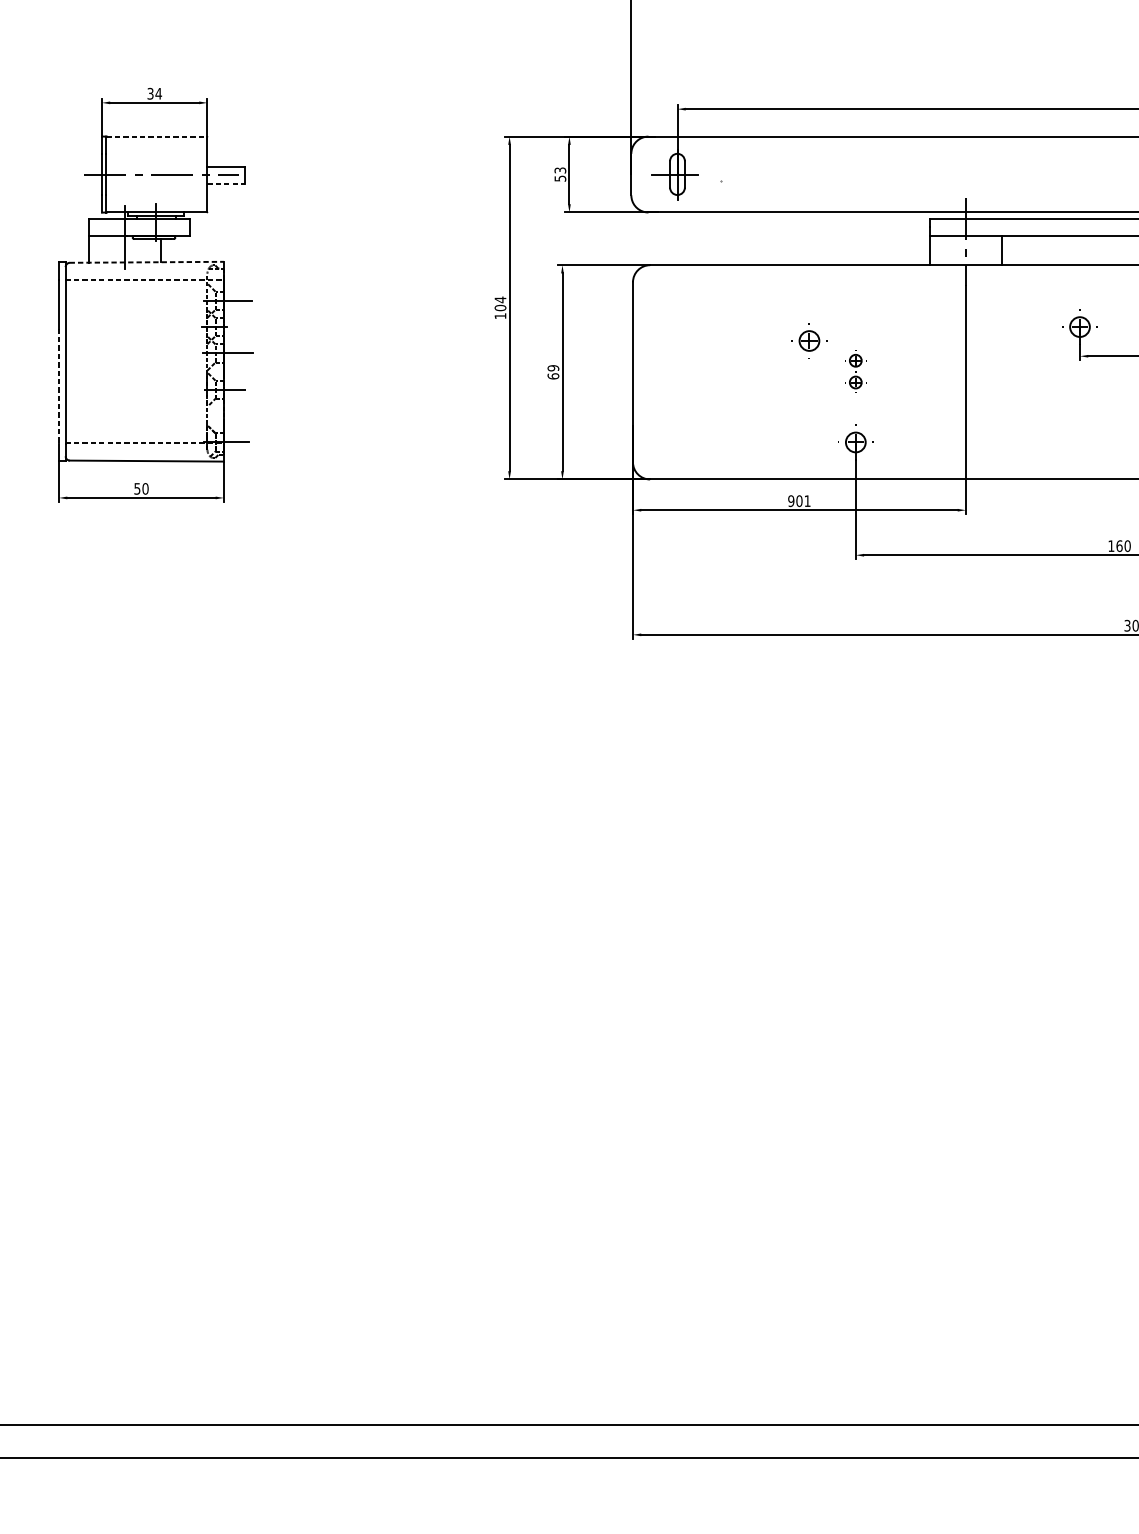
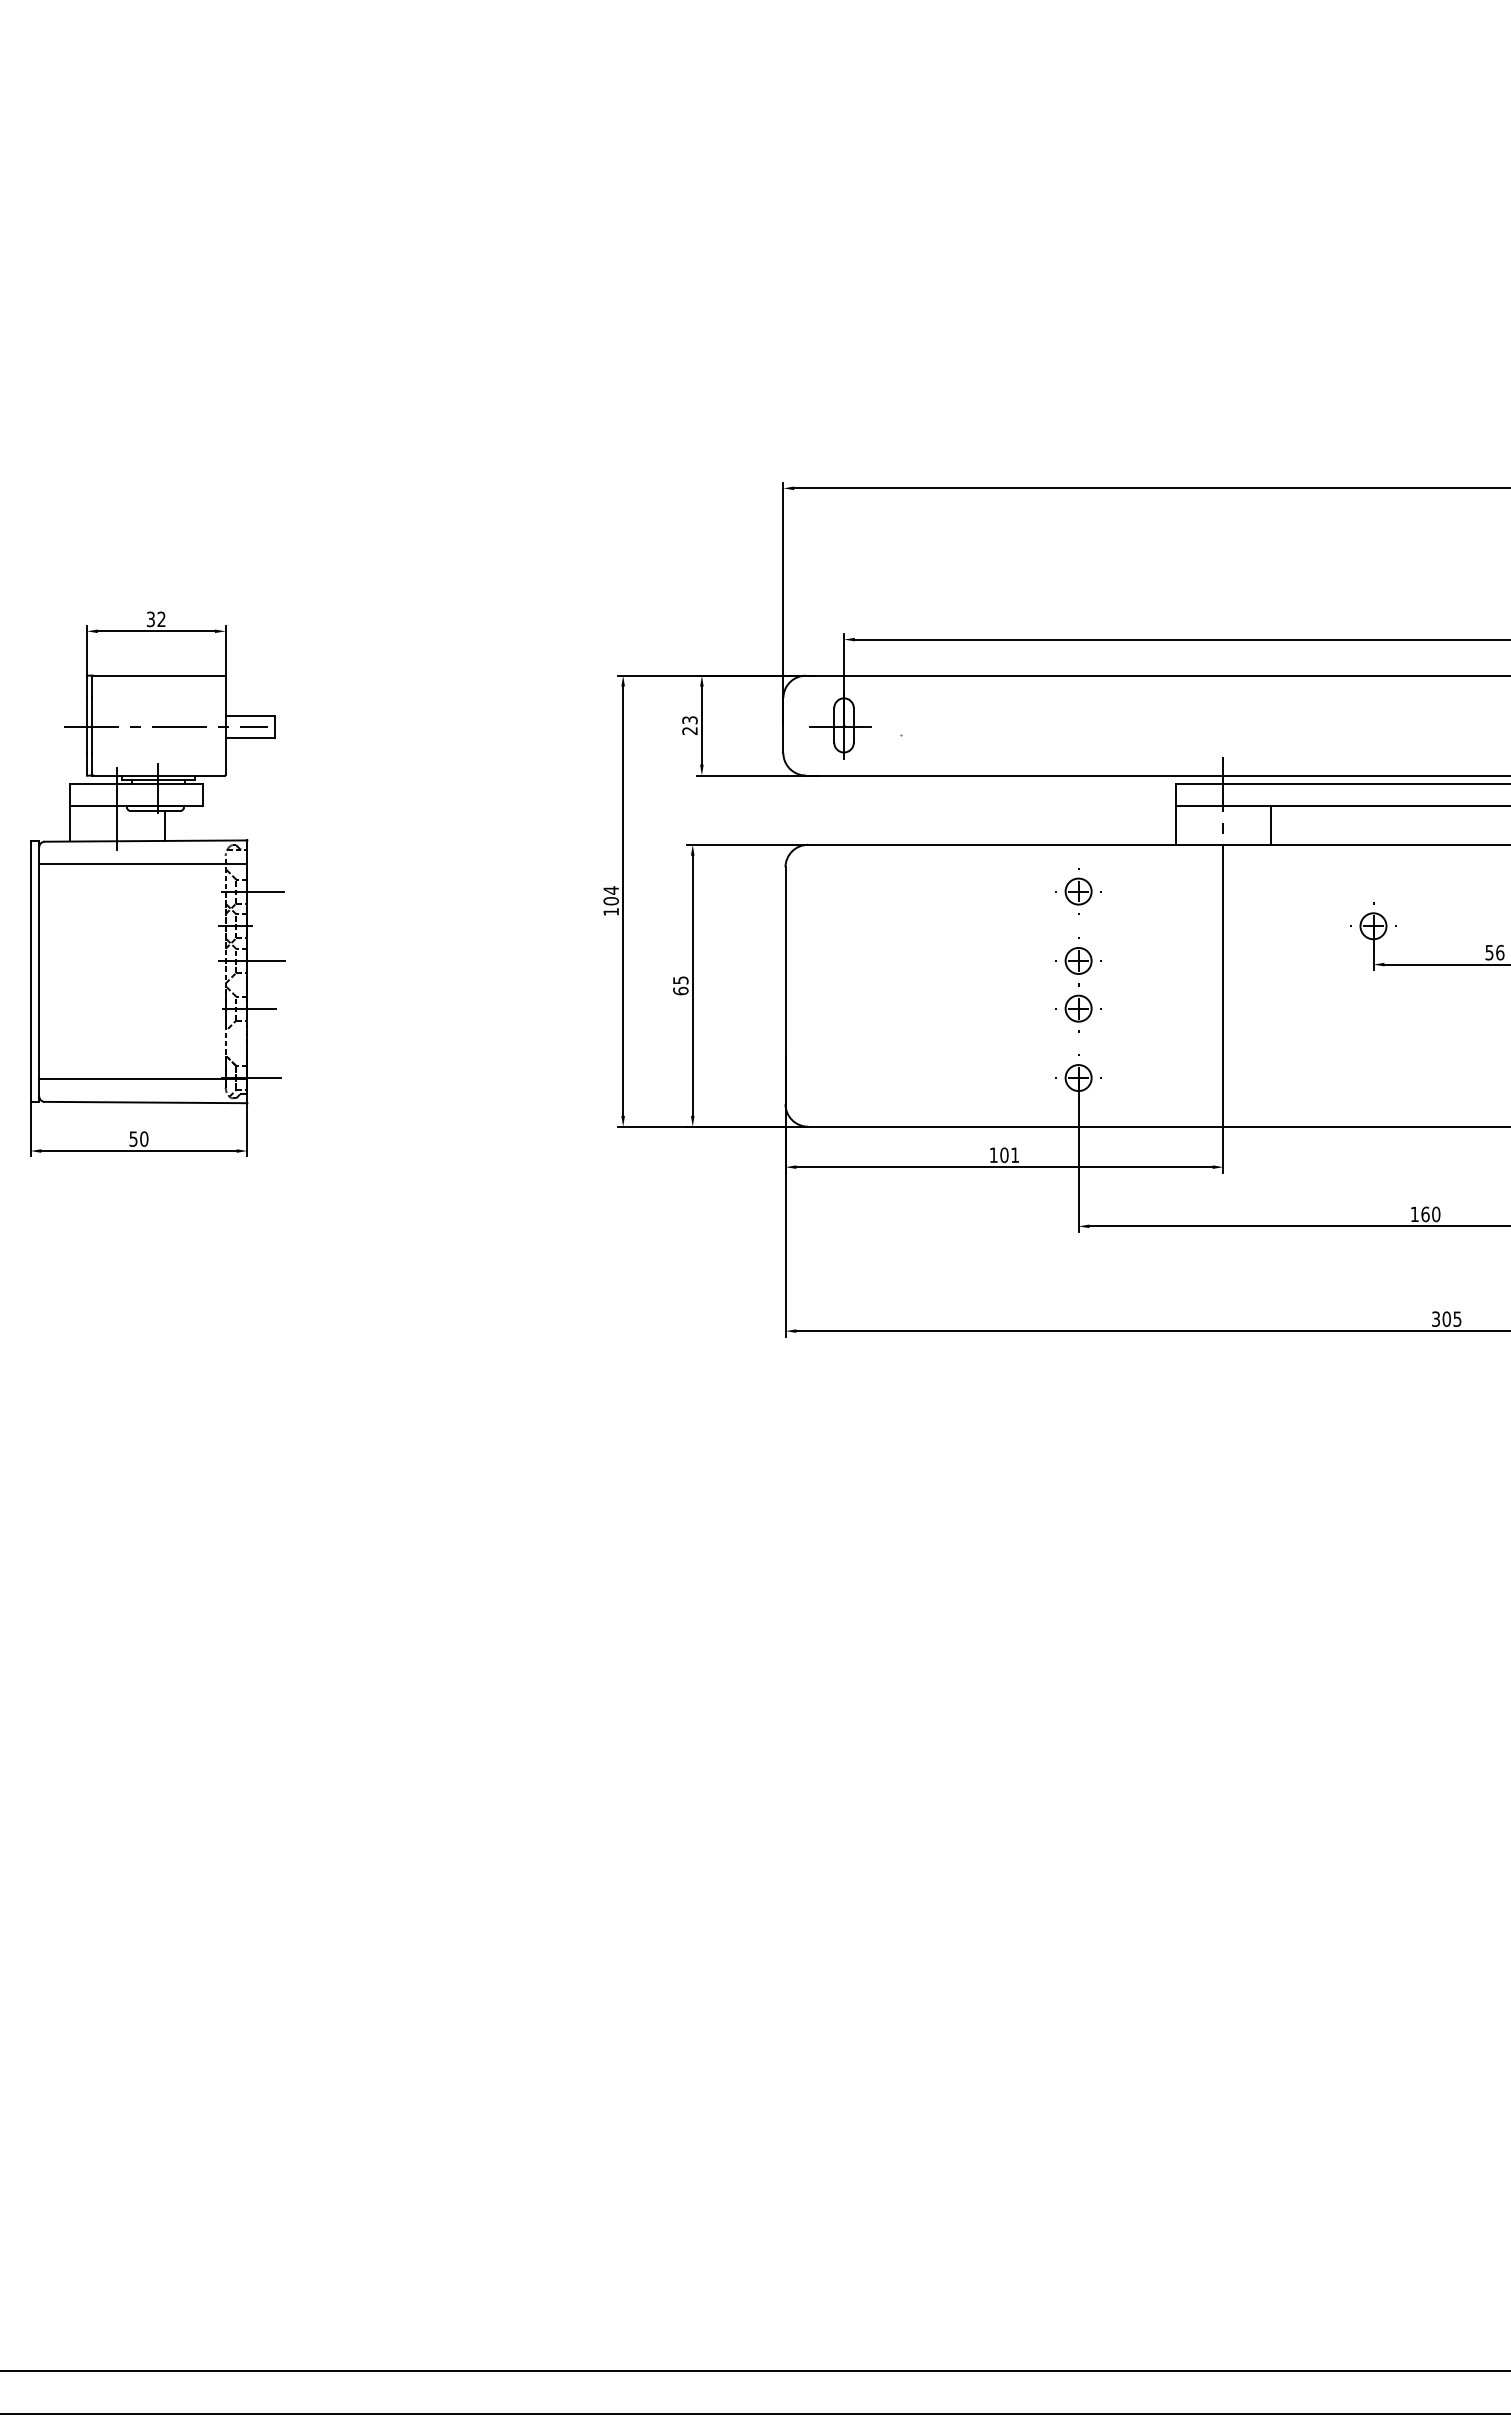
text: (158, 93) -> (161, 618), 34 -> 32
line: (156, 136) -> (158, 675), dashed -> solid
text: (560, 178) -> (689, 730), 53 -> 23
line: (226, 183) -> (250, 737), dashed -> solid
line: (147, 262) -> (146, 841), dashed -> solid
line: (144, 280) -> (143, 864), dashed -> solid
part: (809, 340) -> (1078, 891), moved
text: (553, 368) -> (680, 980), 69 -> 65
part: (855, 371) -> (1078, 984), size x1.67
line: (59, 386) -> (30, 1004), dashed -> solid
line: (144, 443) -> (143, 1079), dashed -> solid
text: (791, 501) -> (993, 1155), 901 -> 101

